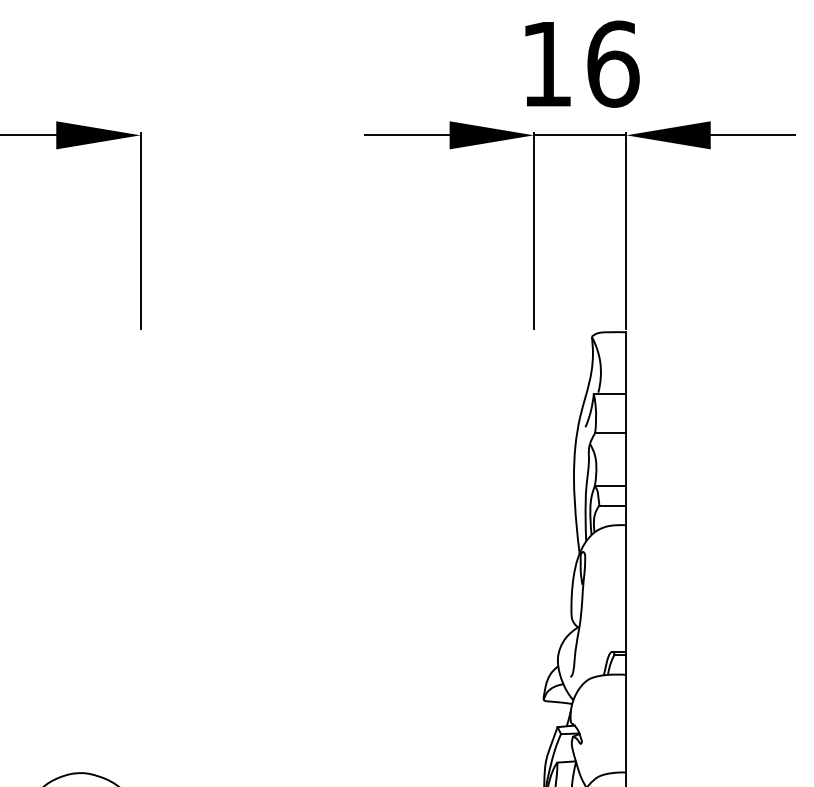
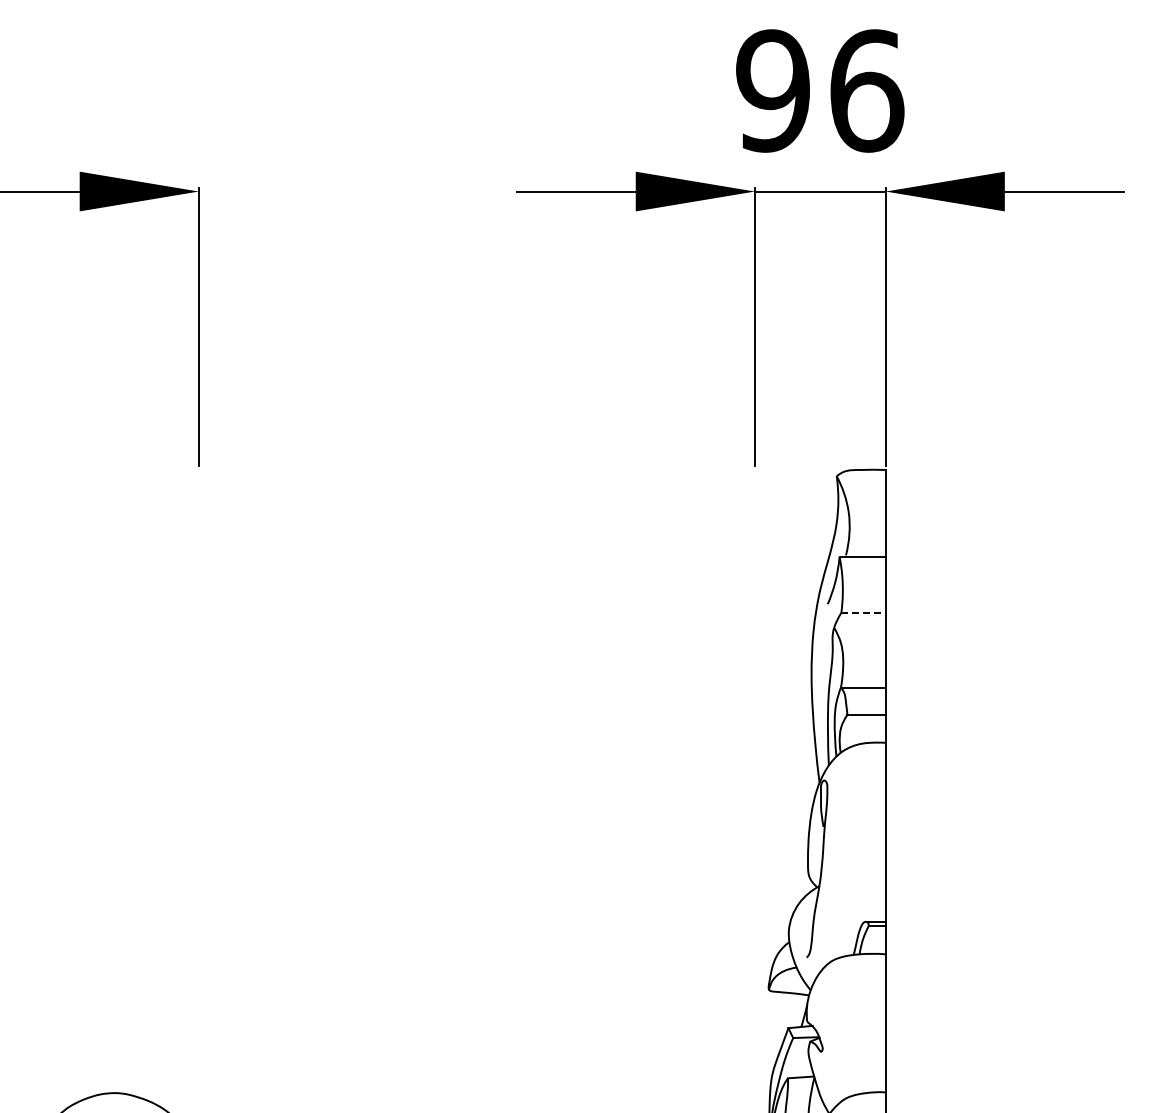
text: (546, 63) -> (772, 90), 16 -> 96
line: (611, 433) -> (864, 612), solid -> dashed

